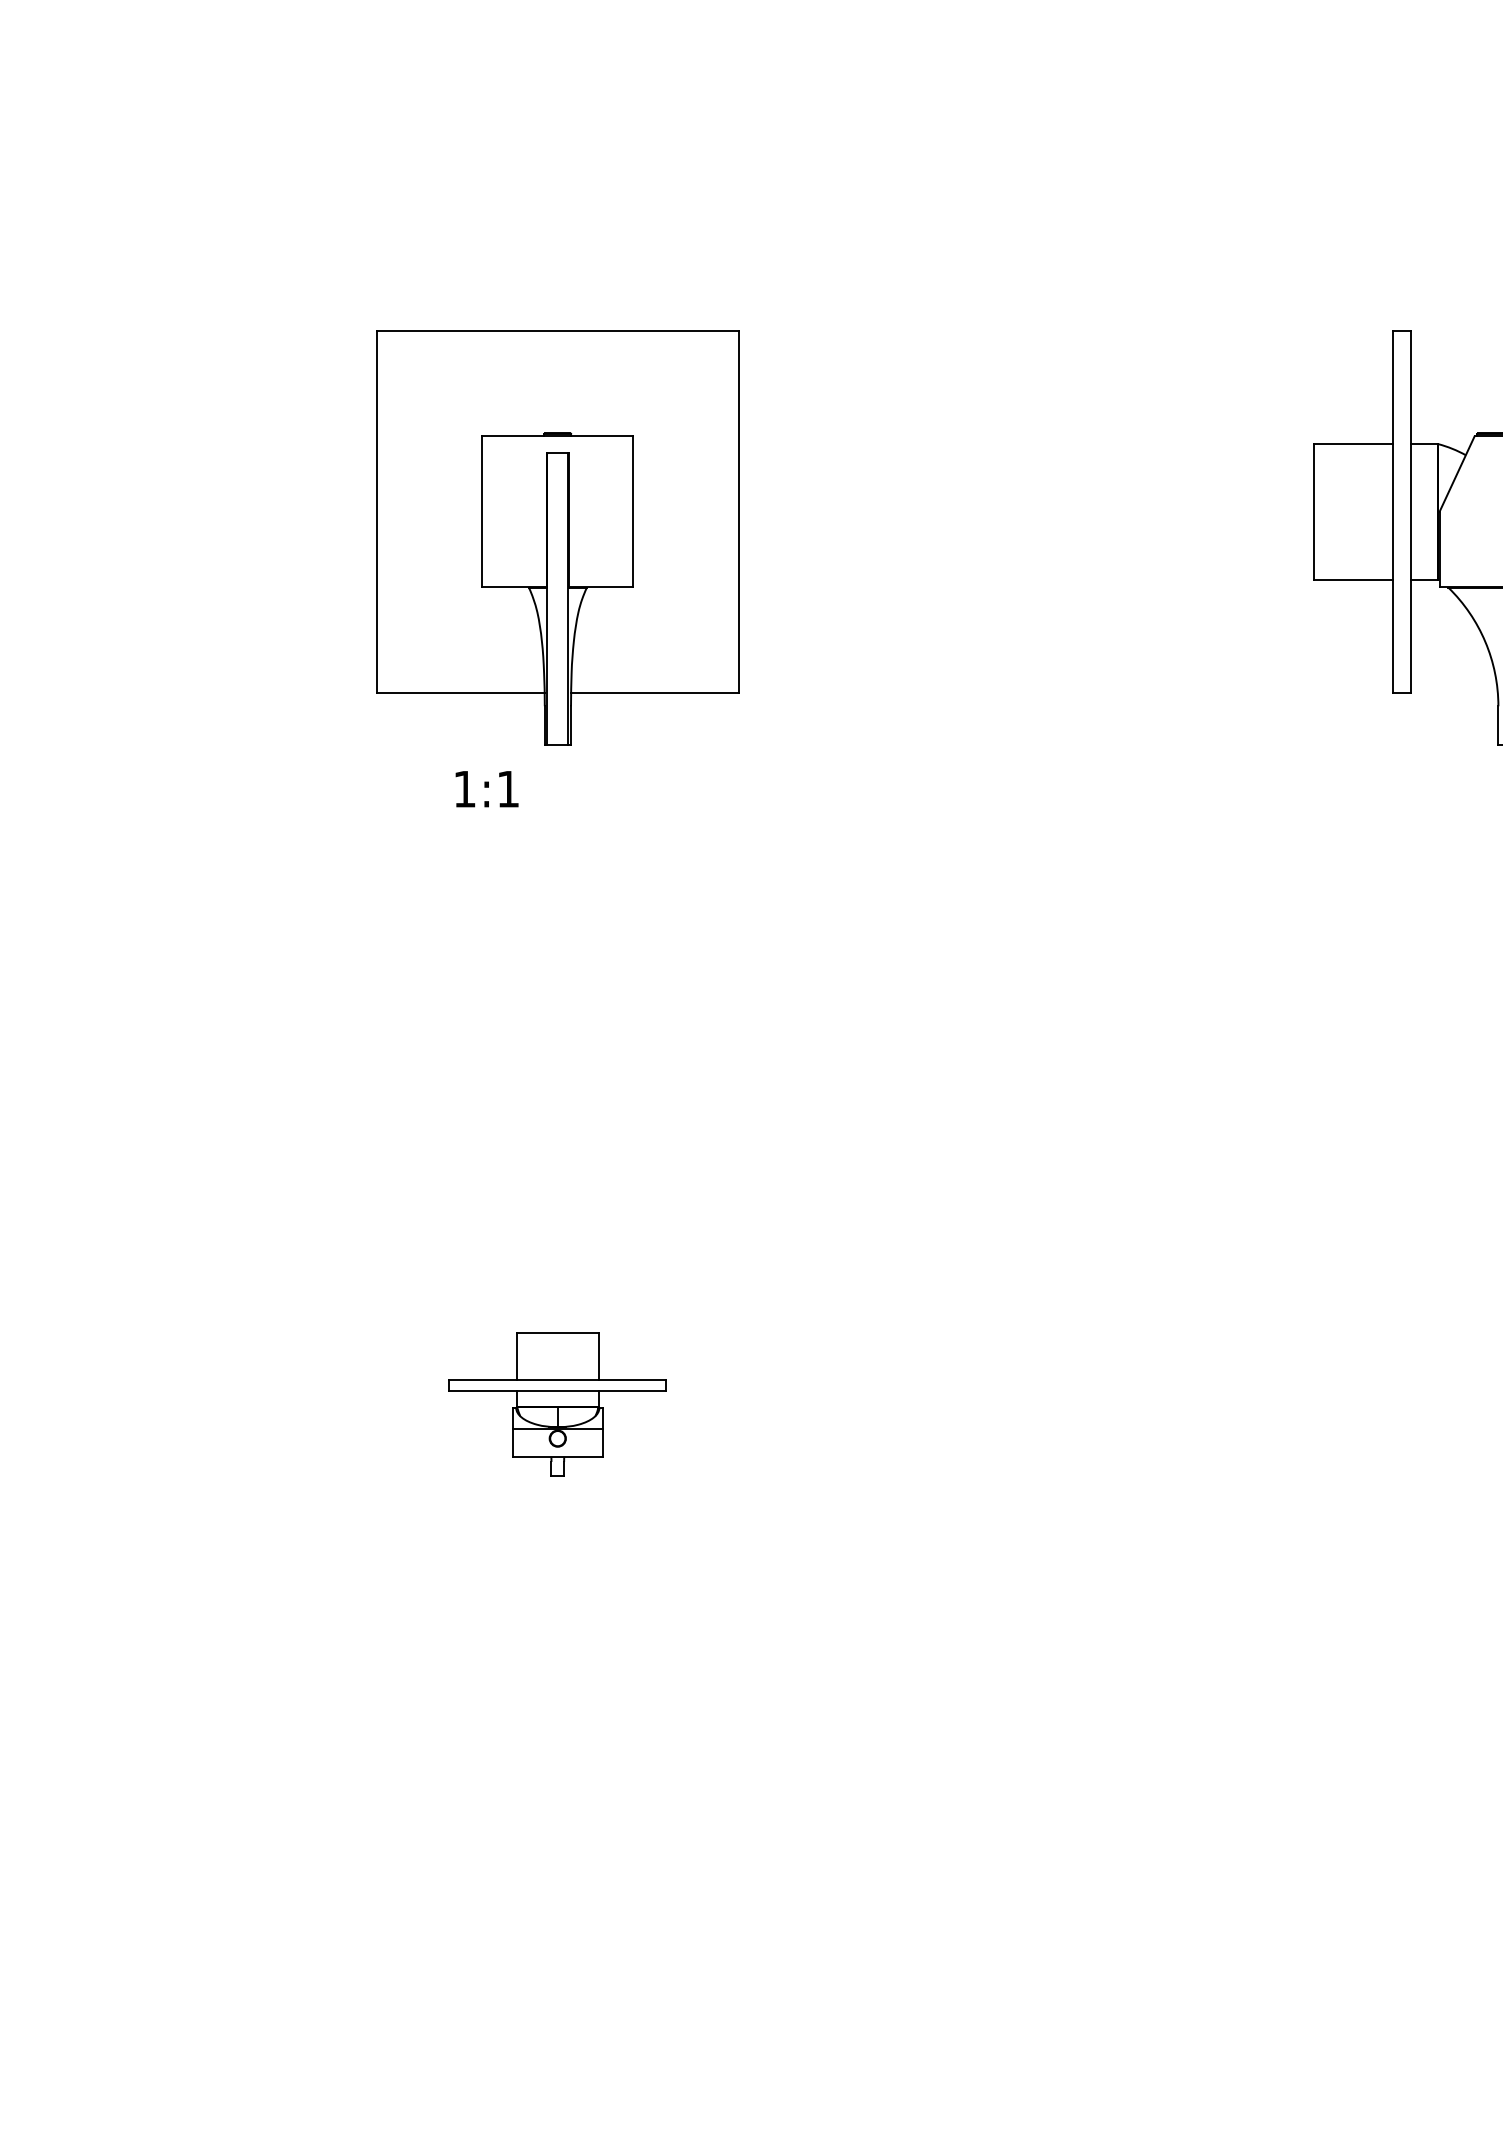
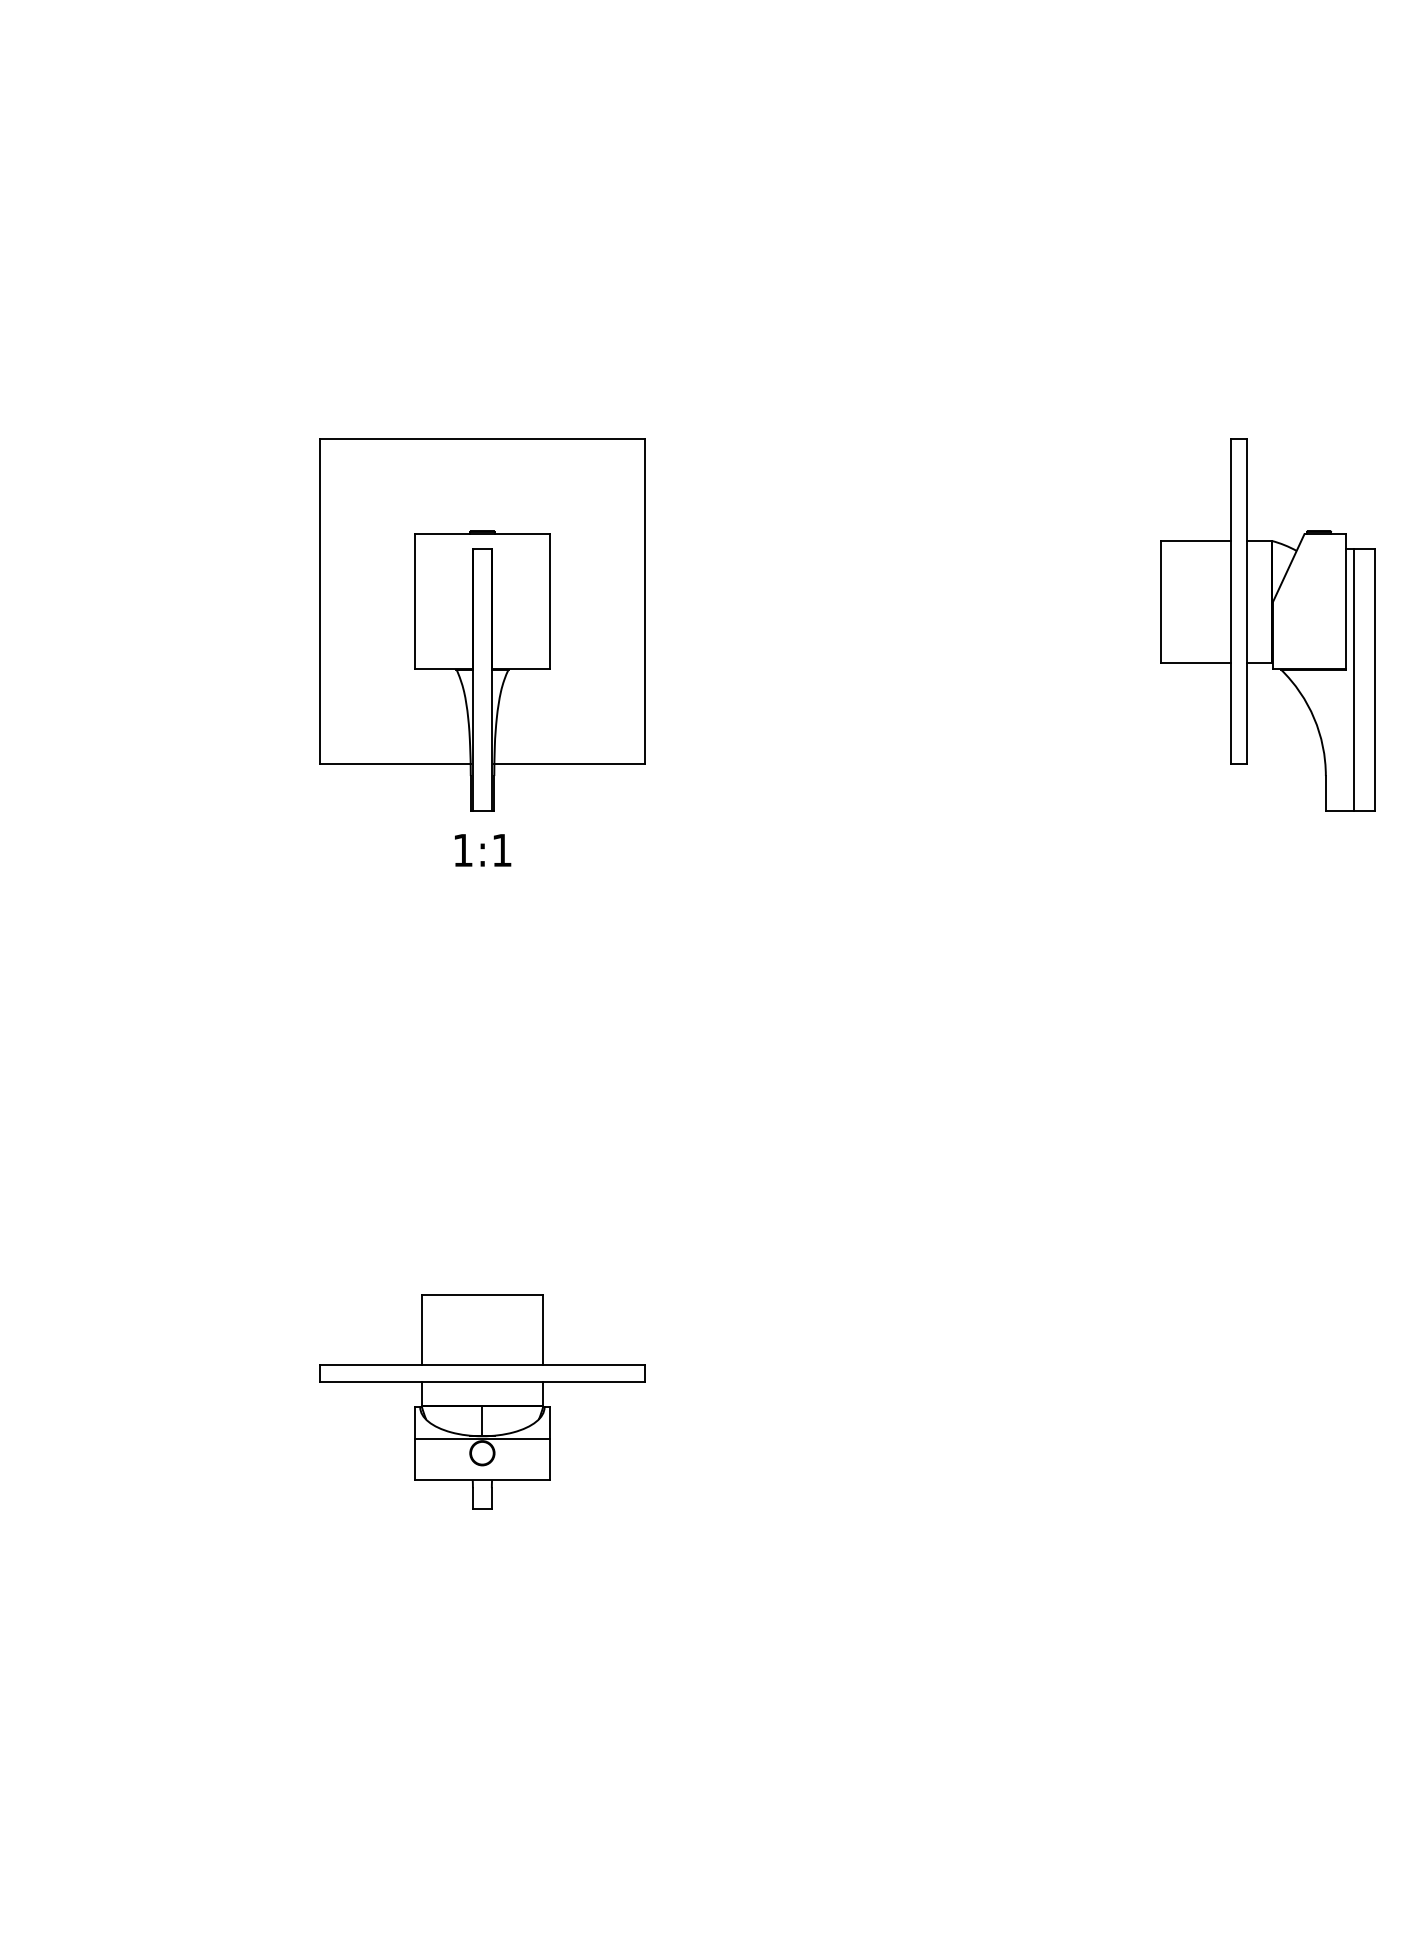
text: (487, 789) -> (483, 850), moved
part: (557, 1403) -> (482, 1401), size x1.67

